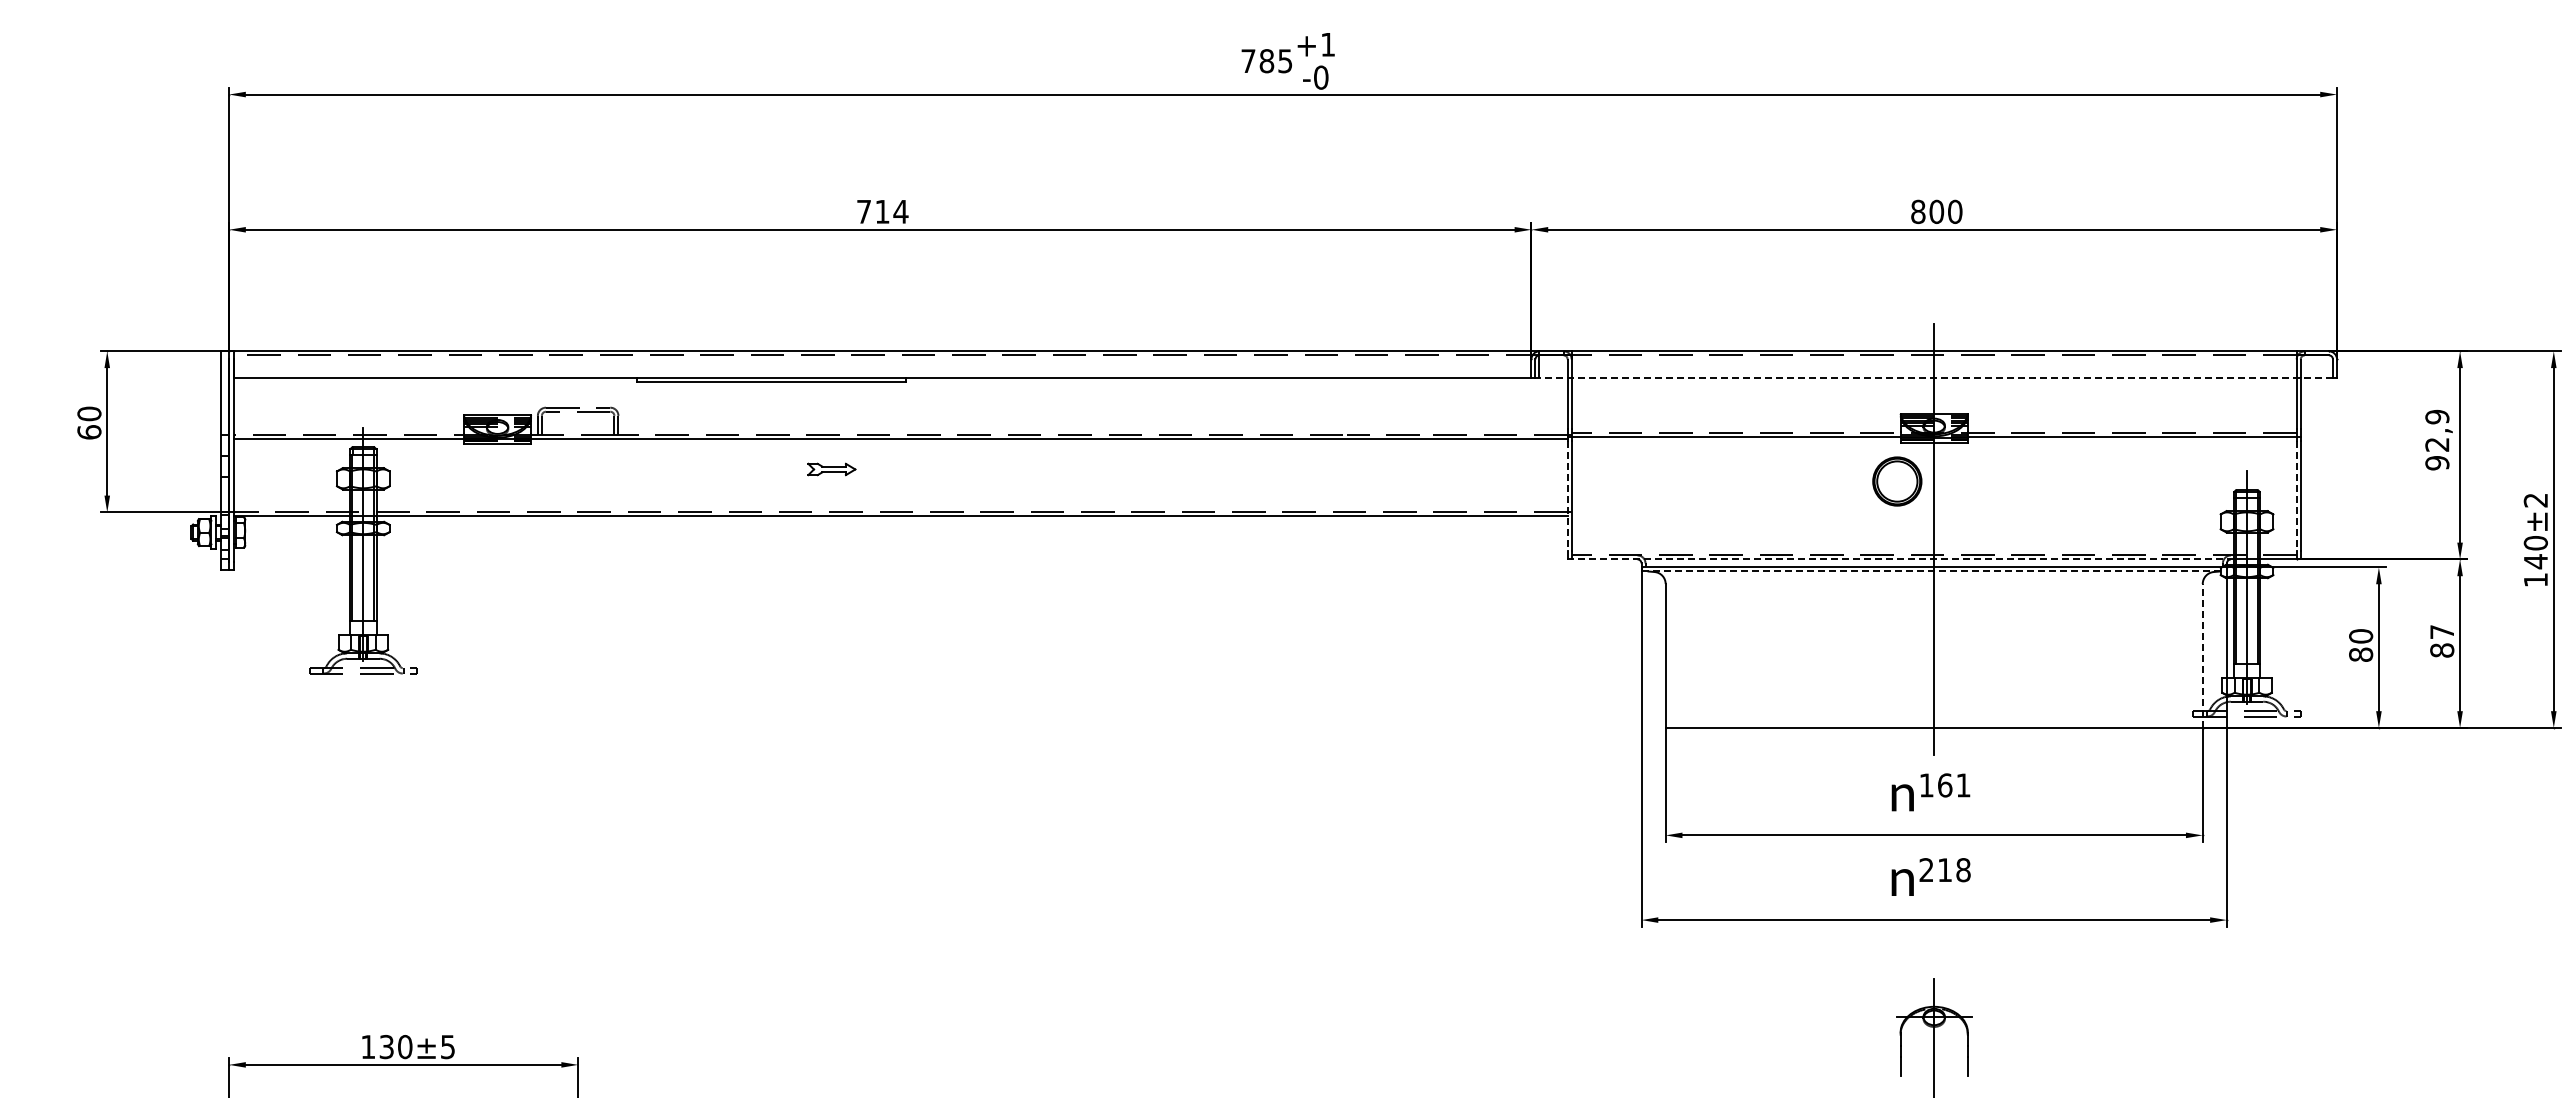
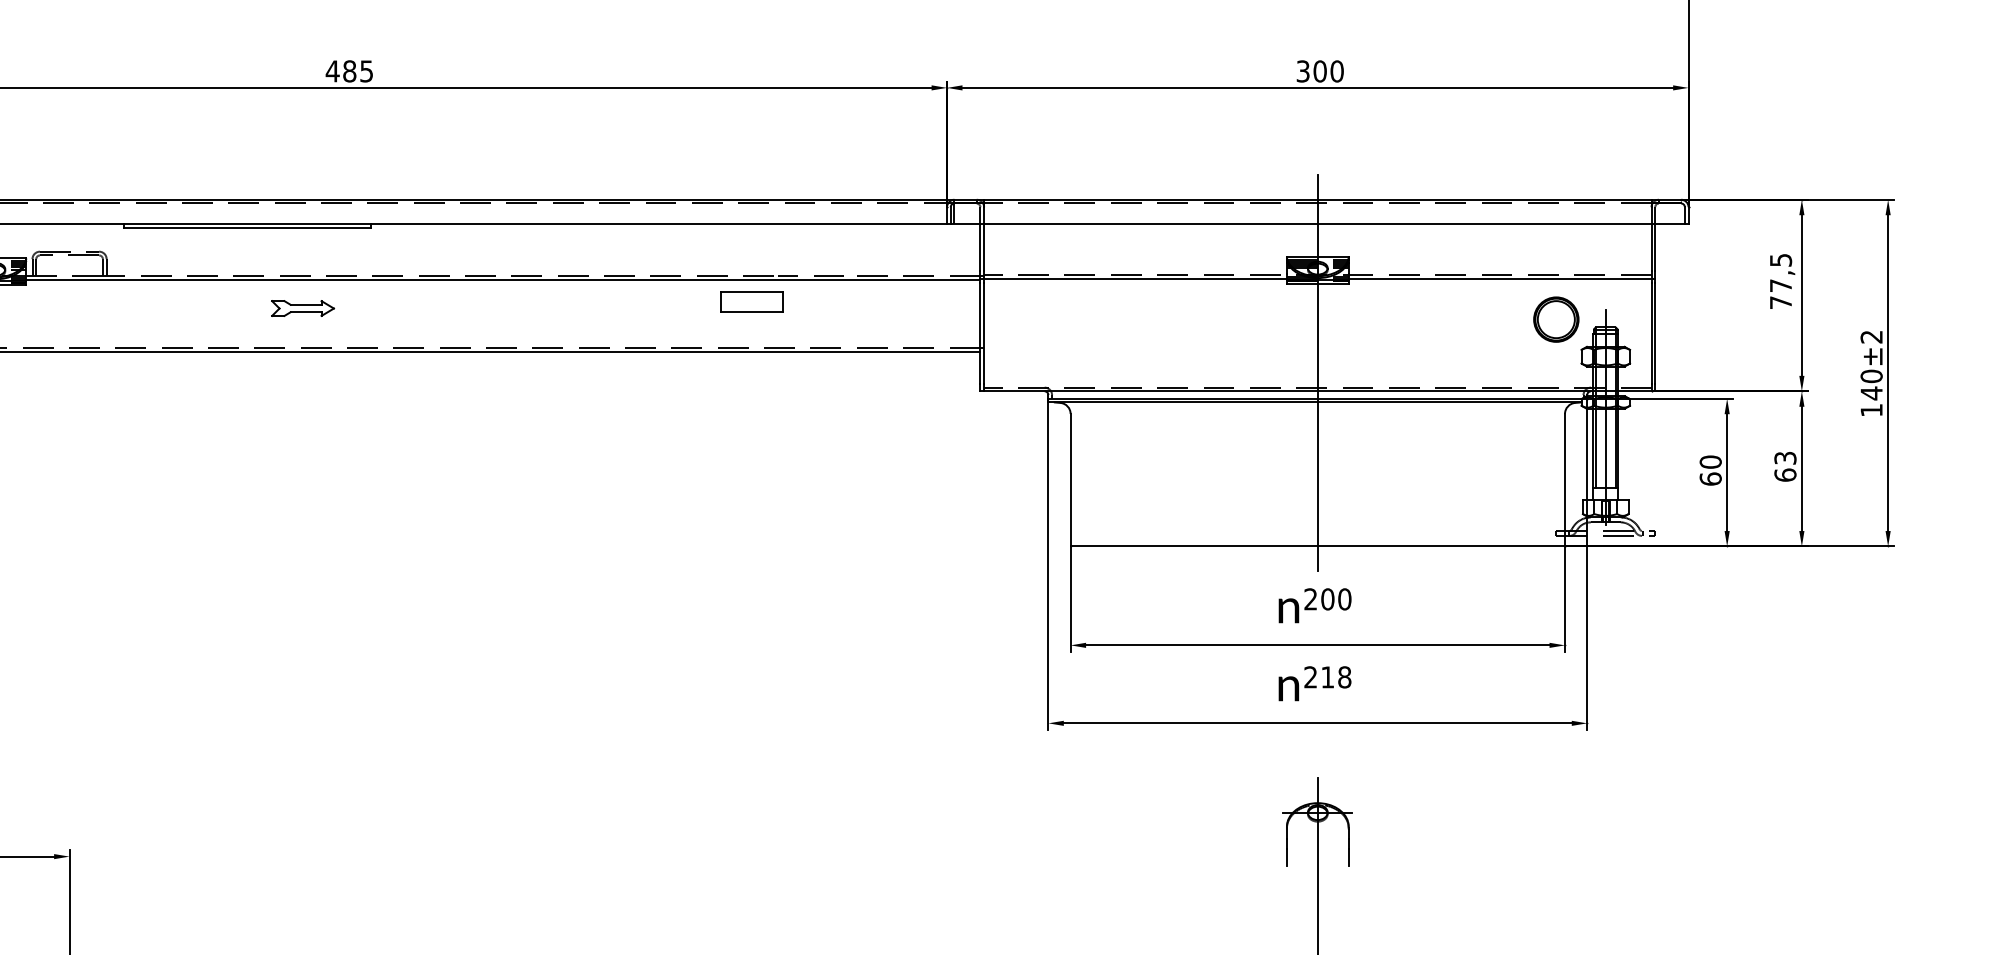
text: (882, 211) -> (349, 71), 714 -> 485
text: (1918, 211) -> (1303, 71), 800 -> 300
line: (1934, 378) -> (1318, 224), dashed -> solid
text: (2437, 439) -> (1781, 280), 92,9 -> 77,5
part: (1319, 462) -> (751, 302), added
part: (831, 469) -> (302, 308), size x1.43
part: (1897, 481) -> (1556, 319), moved
line: (1567, 496) -> (980, 333), dashed -> solid
line: (2296, 496) -> (1651, 333), dashed -> solid
line: (1902, 559) -> (1288, 391), dashed -> solid
line: (1931, 571) -> (1315, 402), dashed -> solid
text: (2442, 641) -> (1785, 466), 87 -> 63
text: (2361, 654) -> (1711, 478), 80 -> 60
line: (2202, 656) -> (1564, 480), dashed -> solid
text: (1944, 785) -> (1327, 599), 161 -> 200

